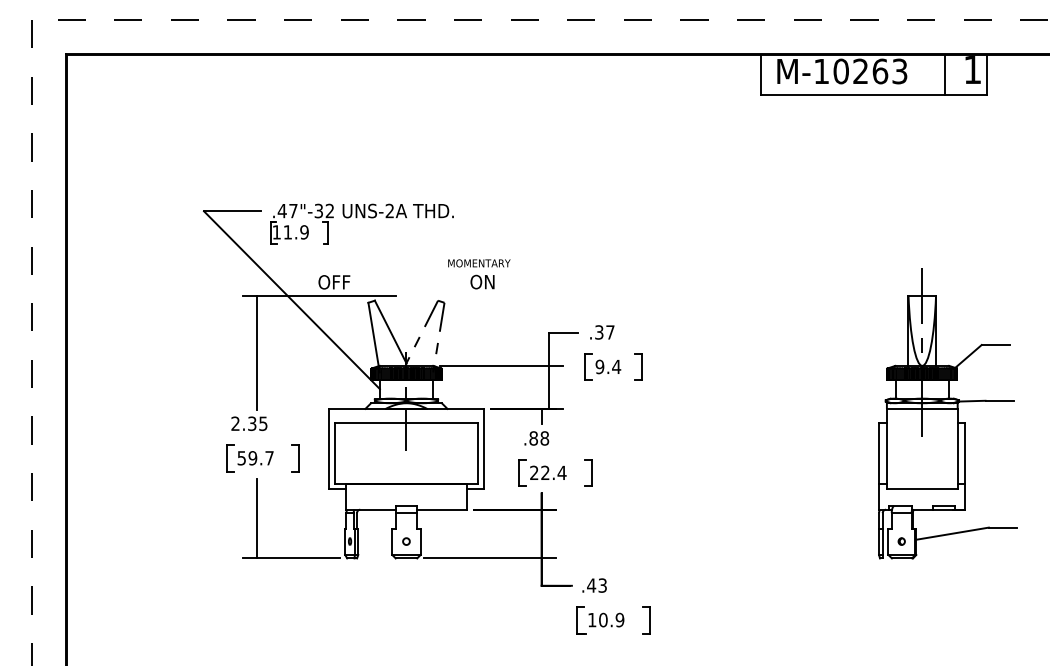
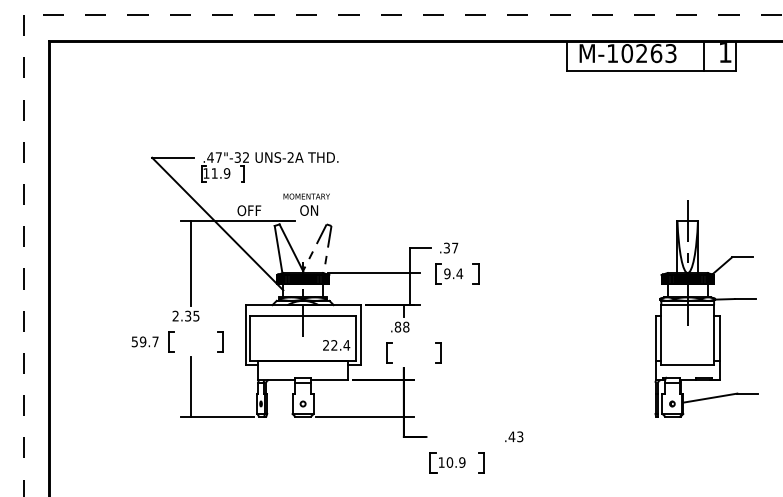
text: (479, 274) -> (306, 204), moved
text: (255, 458) -> (145, 342), moved
text: (548, 472) -> (336, 345), moved
text: (594, 585) -> (514, 436), moved

